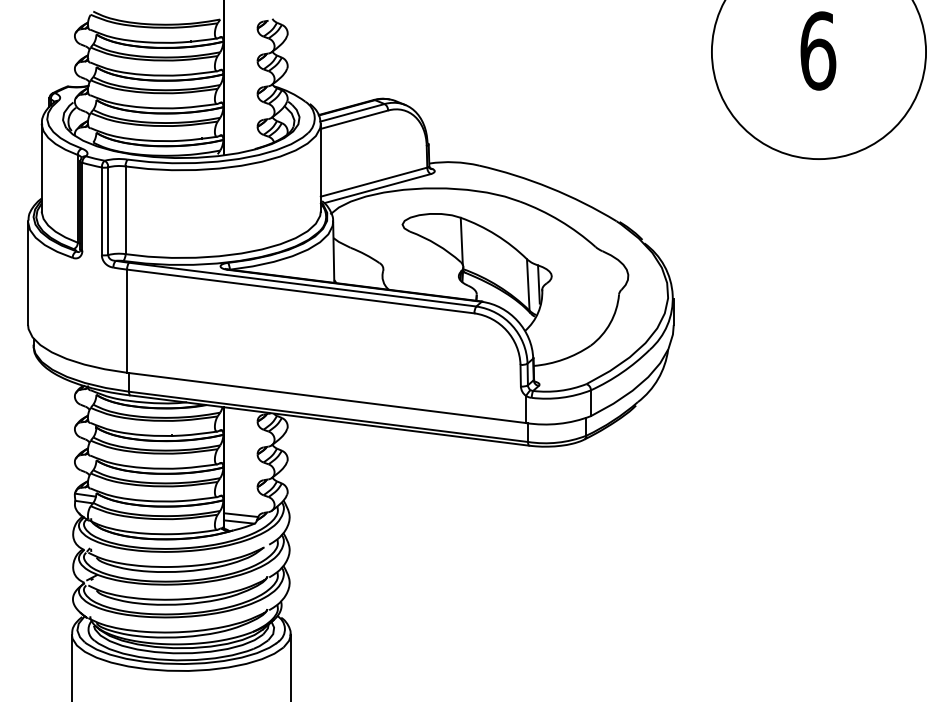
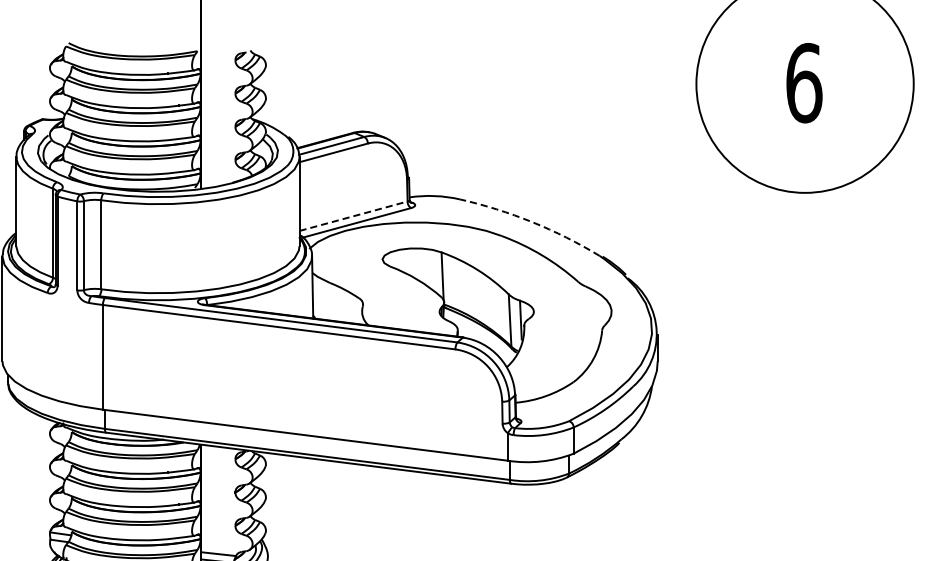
line: (374, 182) -> (354, 216), solid -> dashed
arc: (550, 187) -> (532, 221), solid -> dashed

